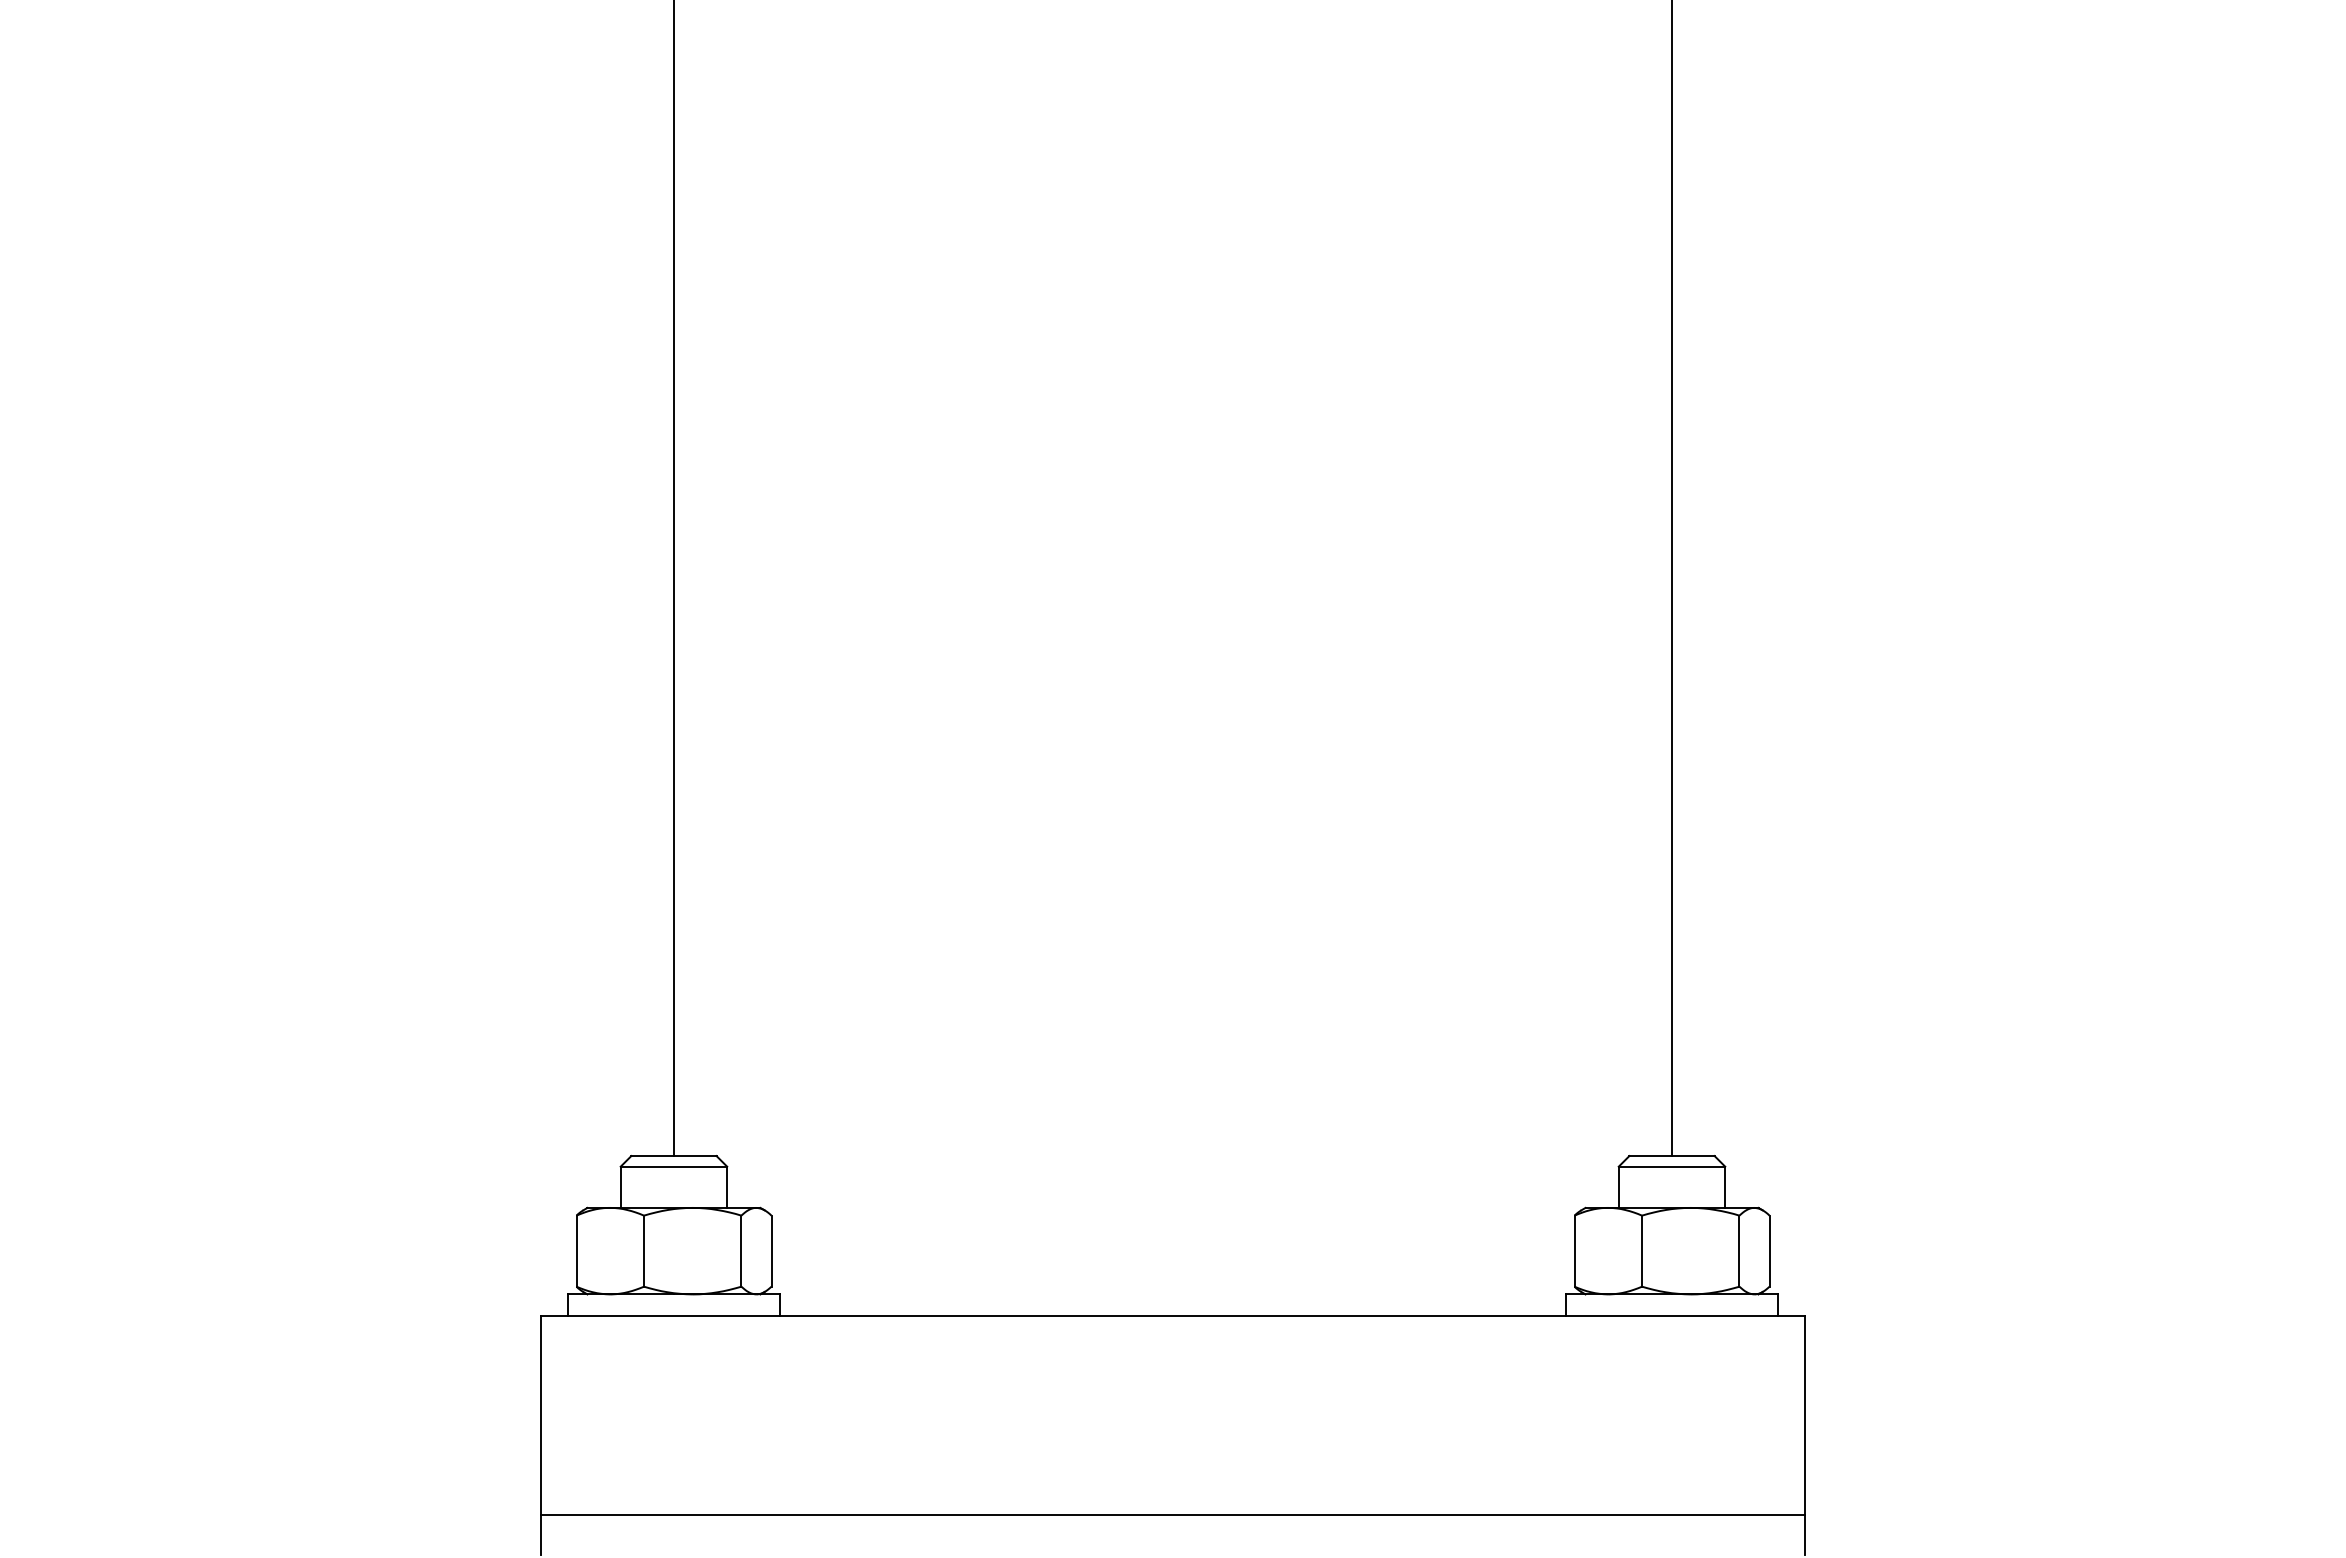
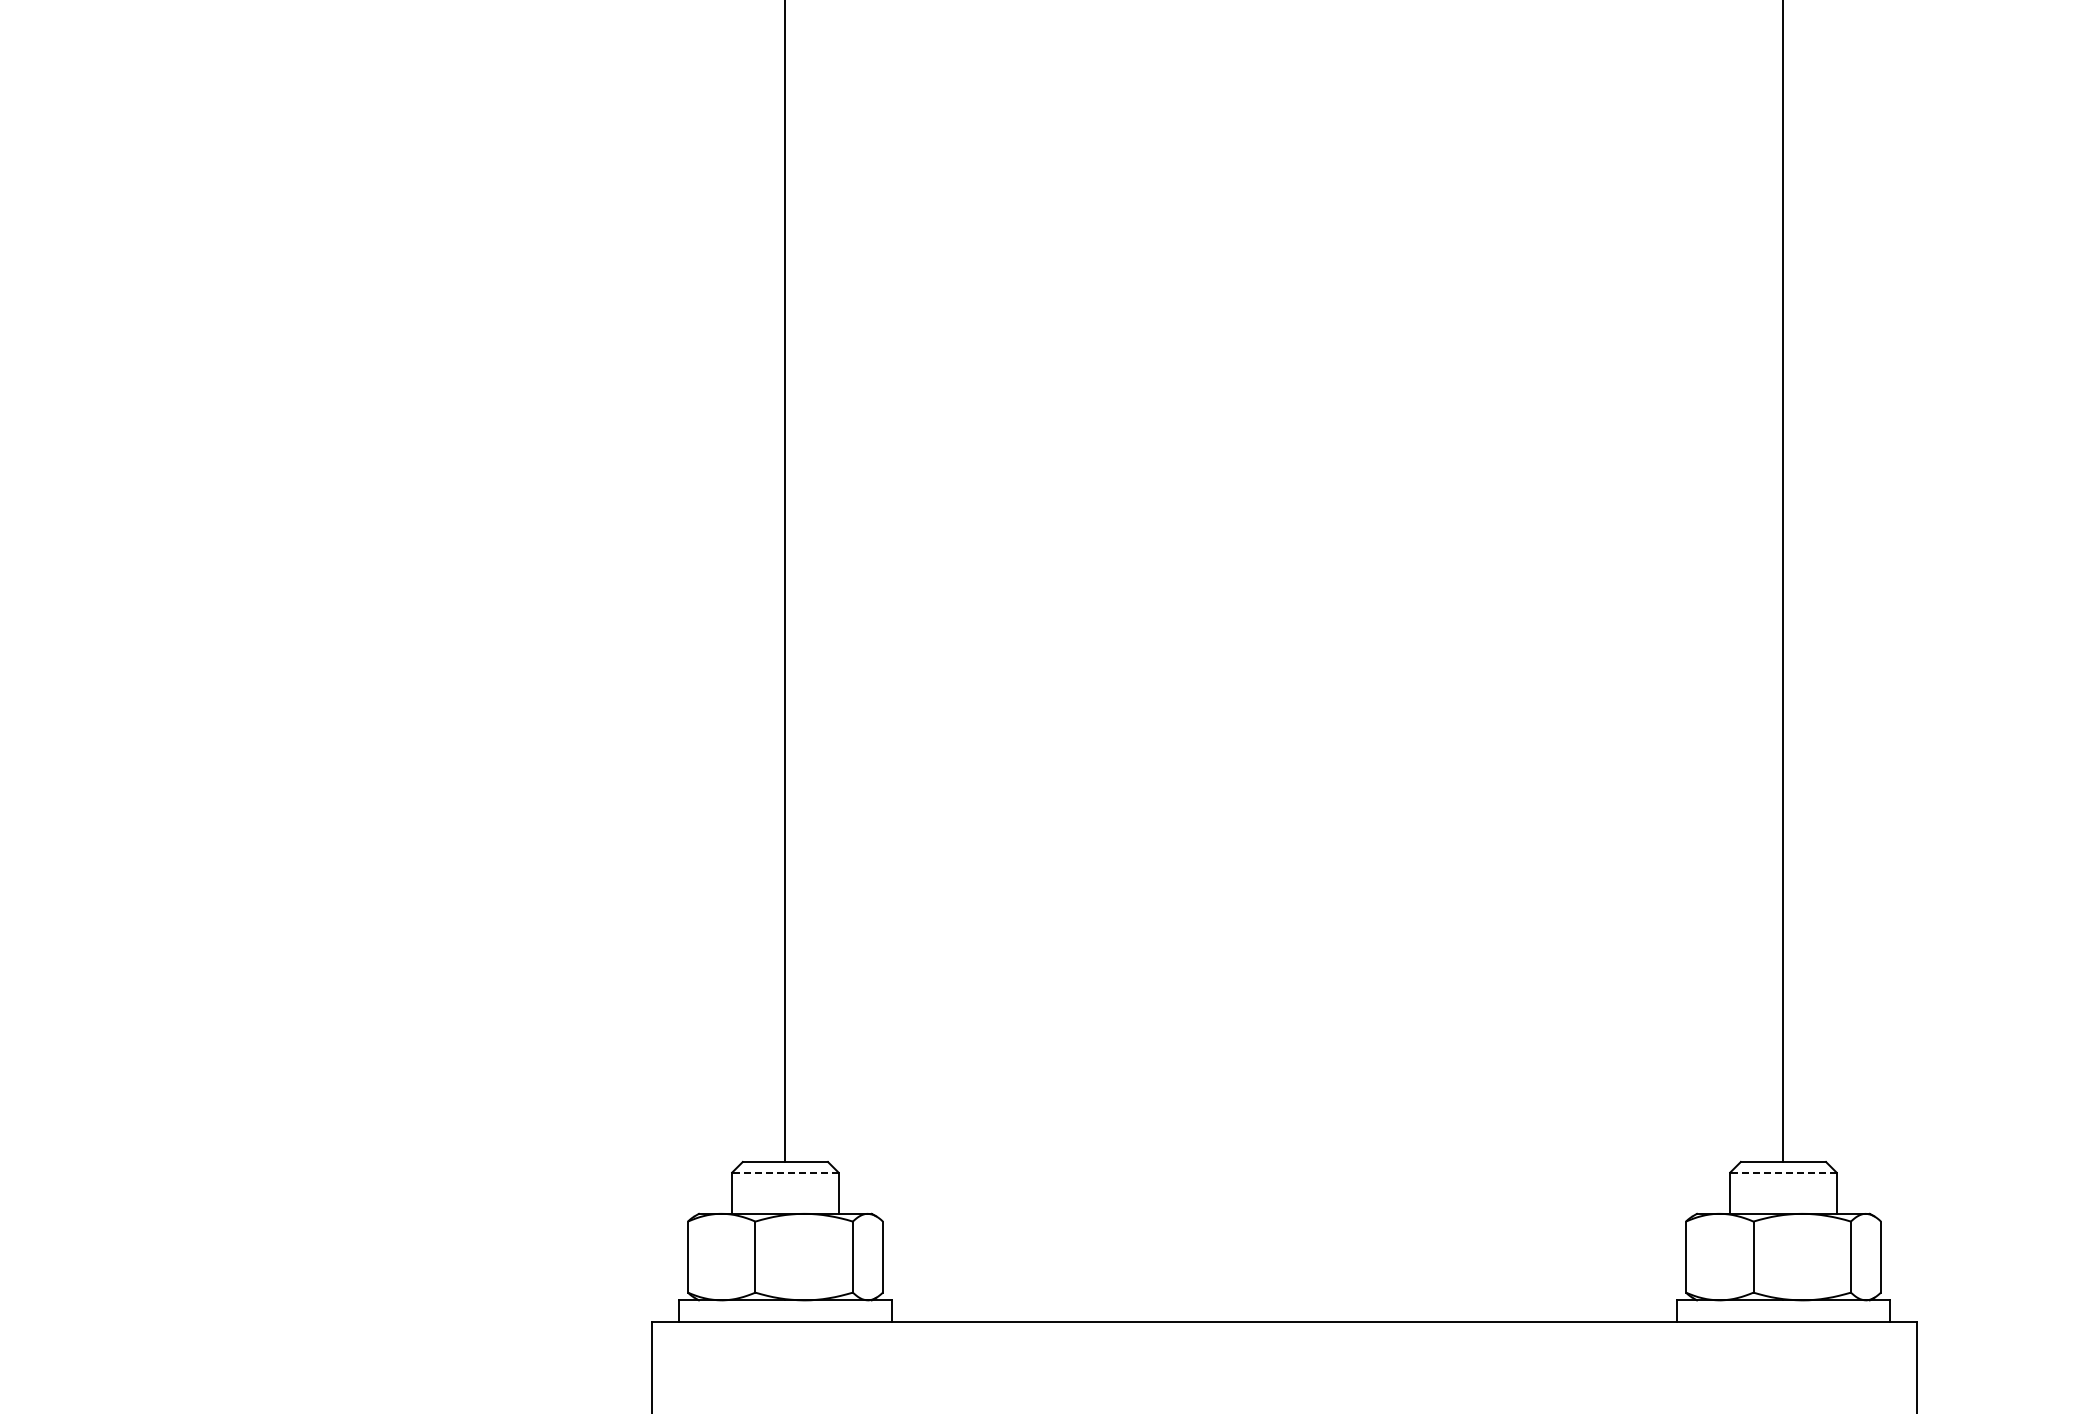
line: (673, 1166) -> (784, 1172), solid -> dashed
line: (1671, 1166) -> (1782, 1172), solid -> dashed

